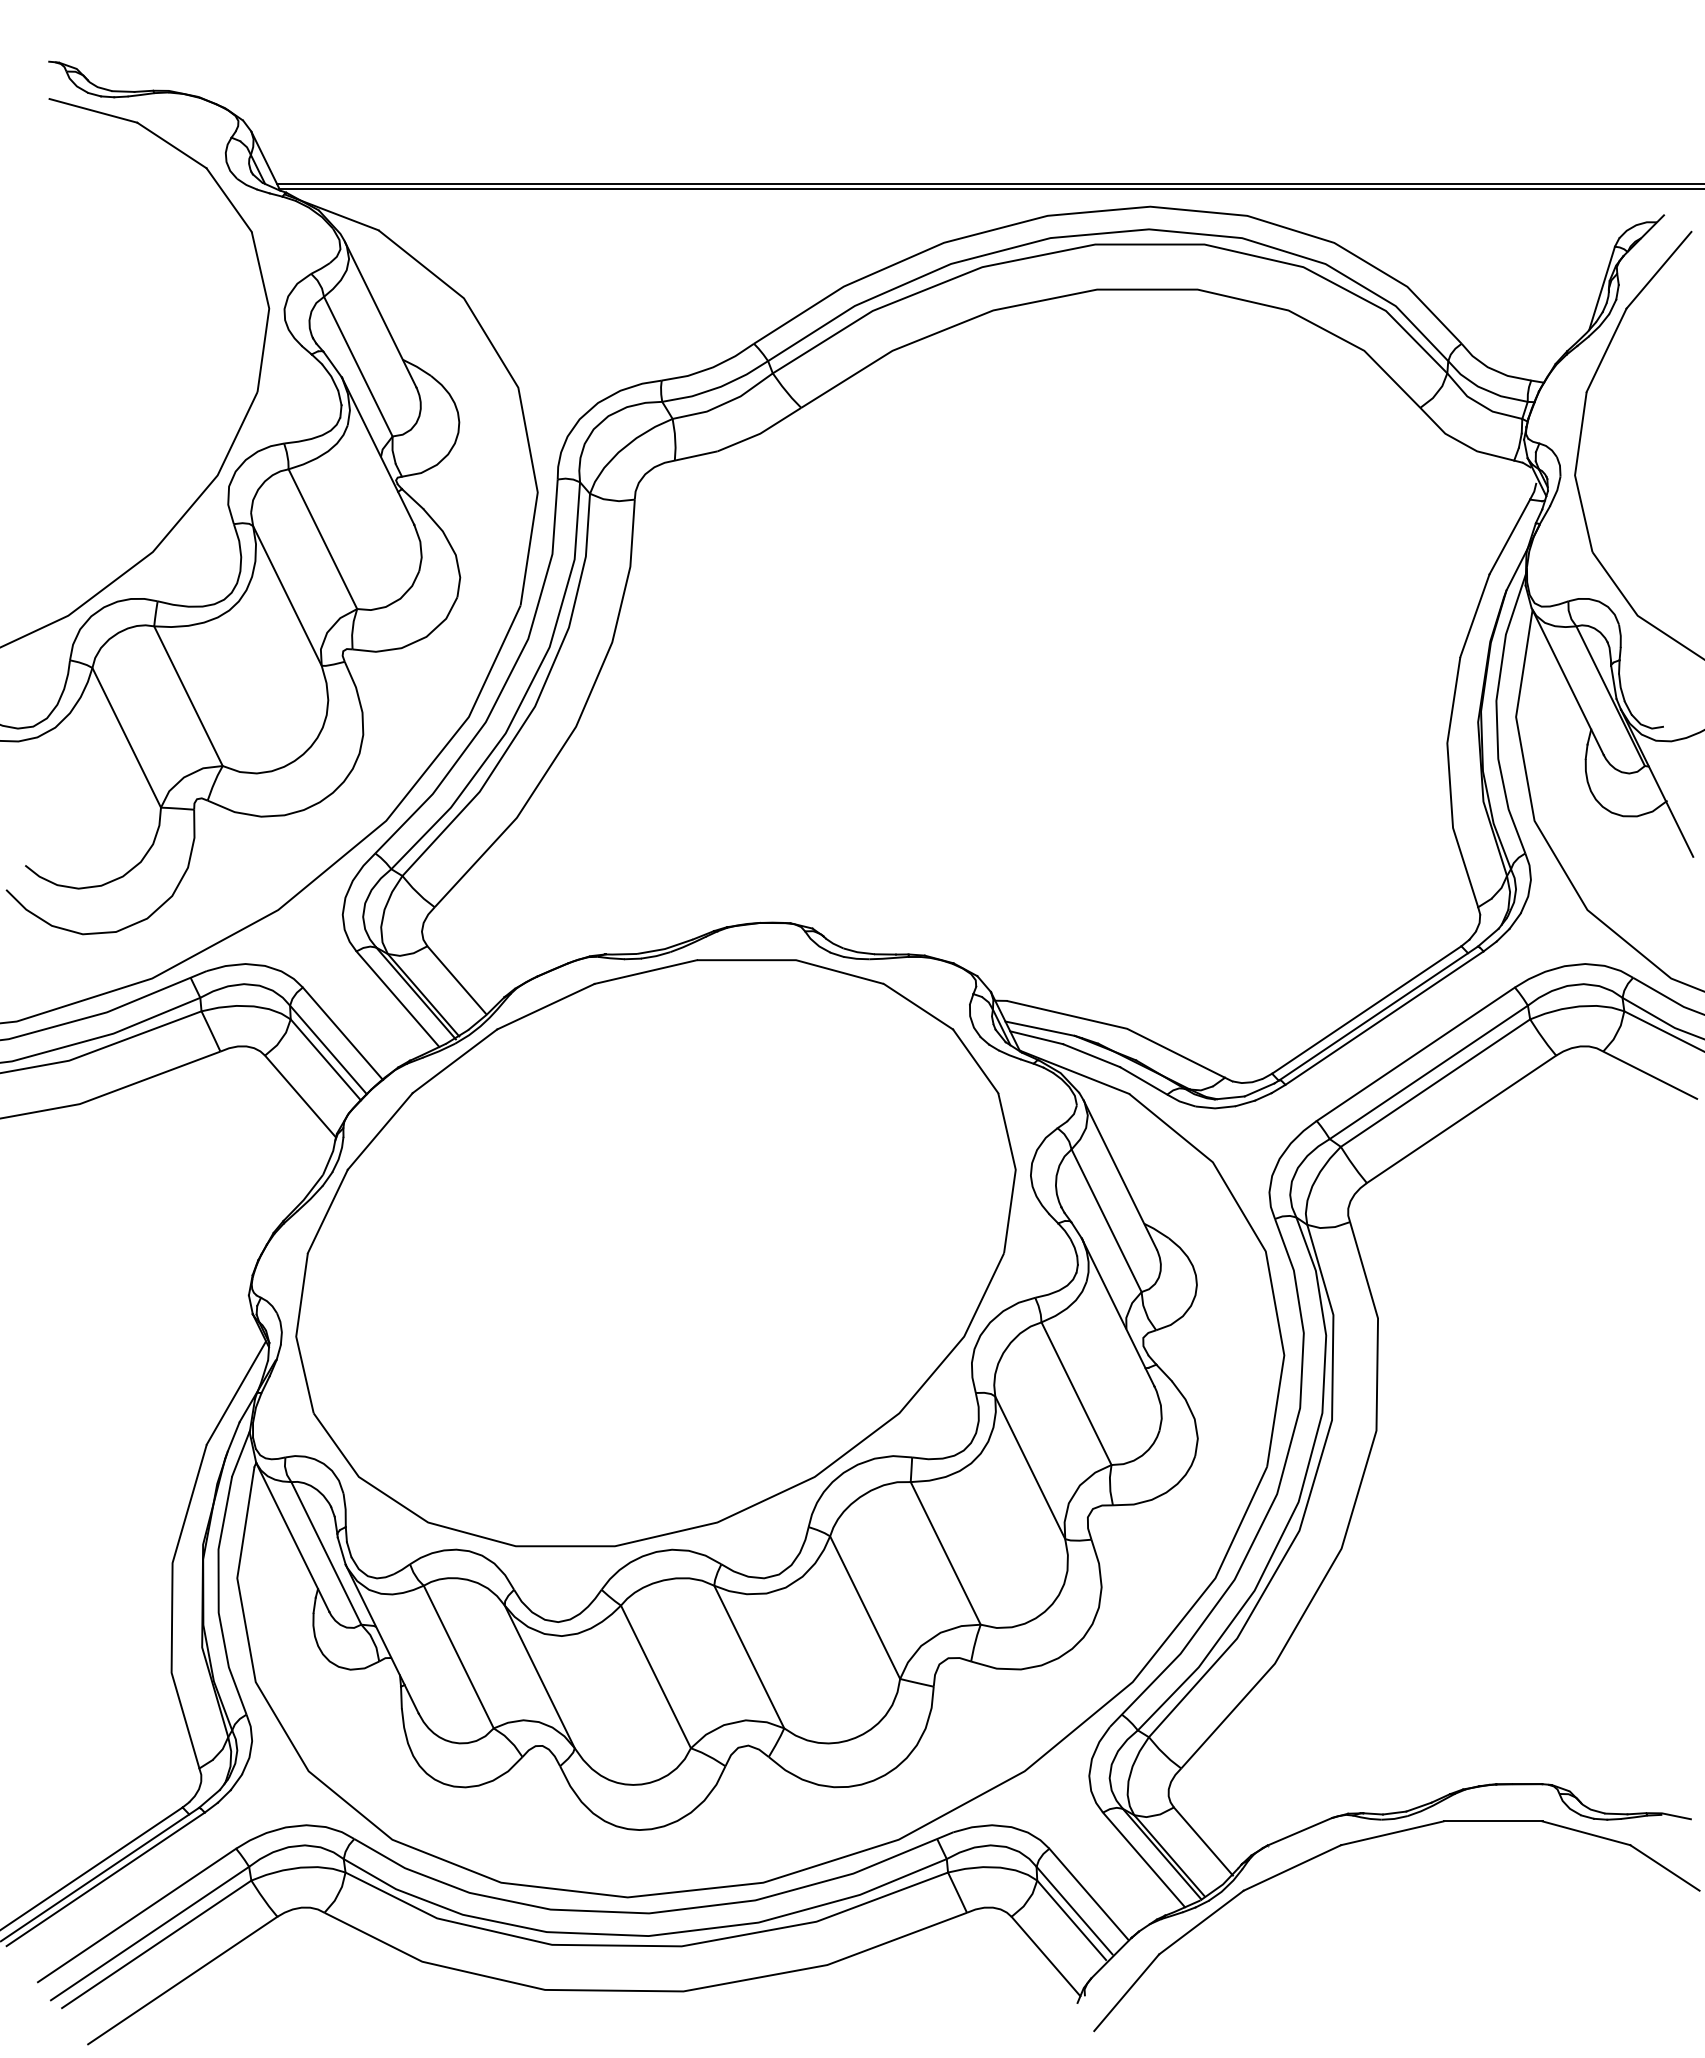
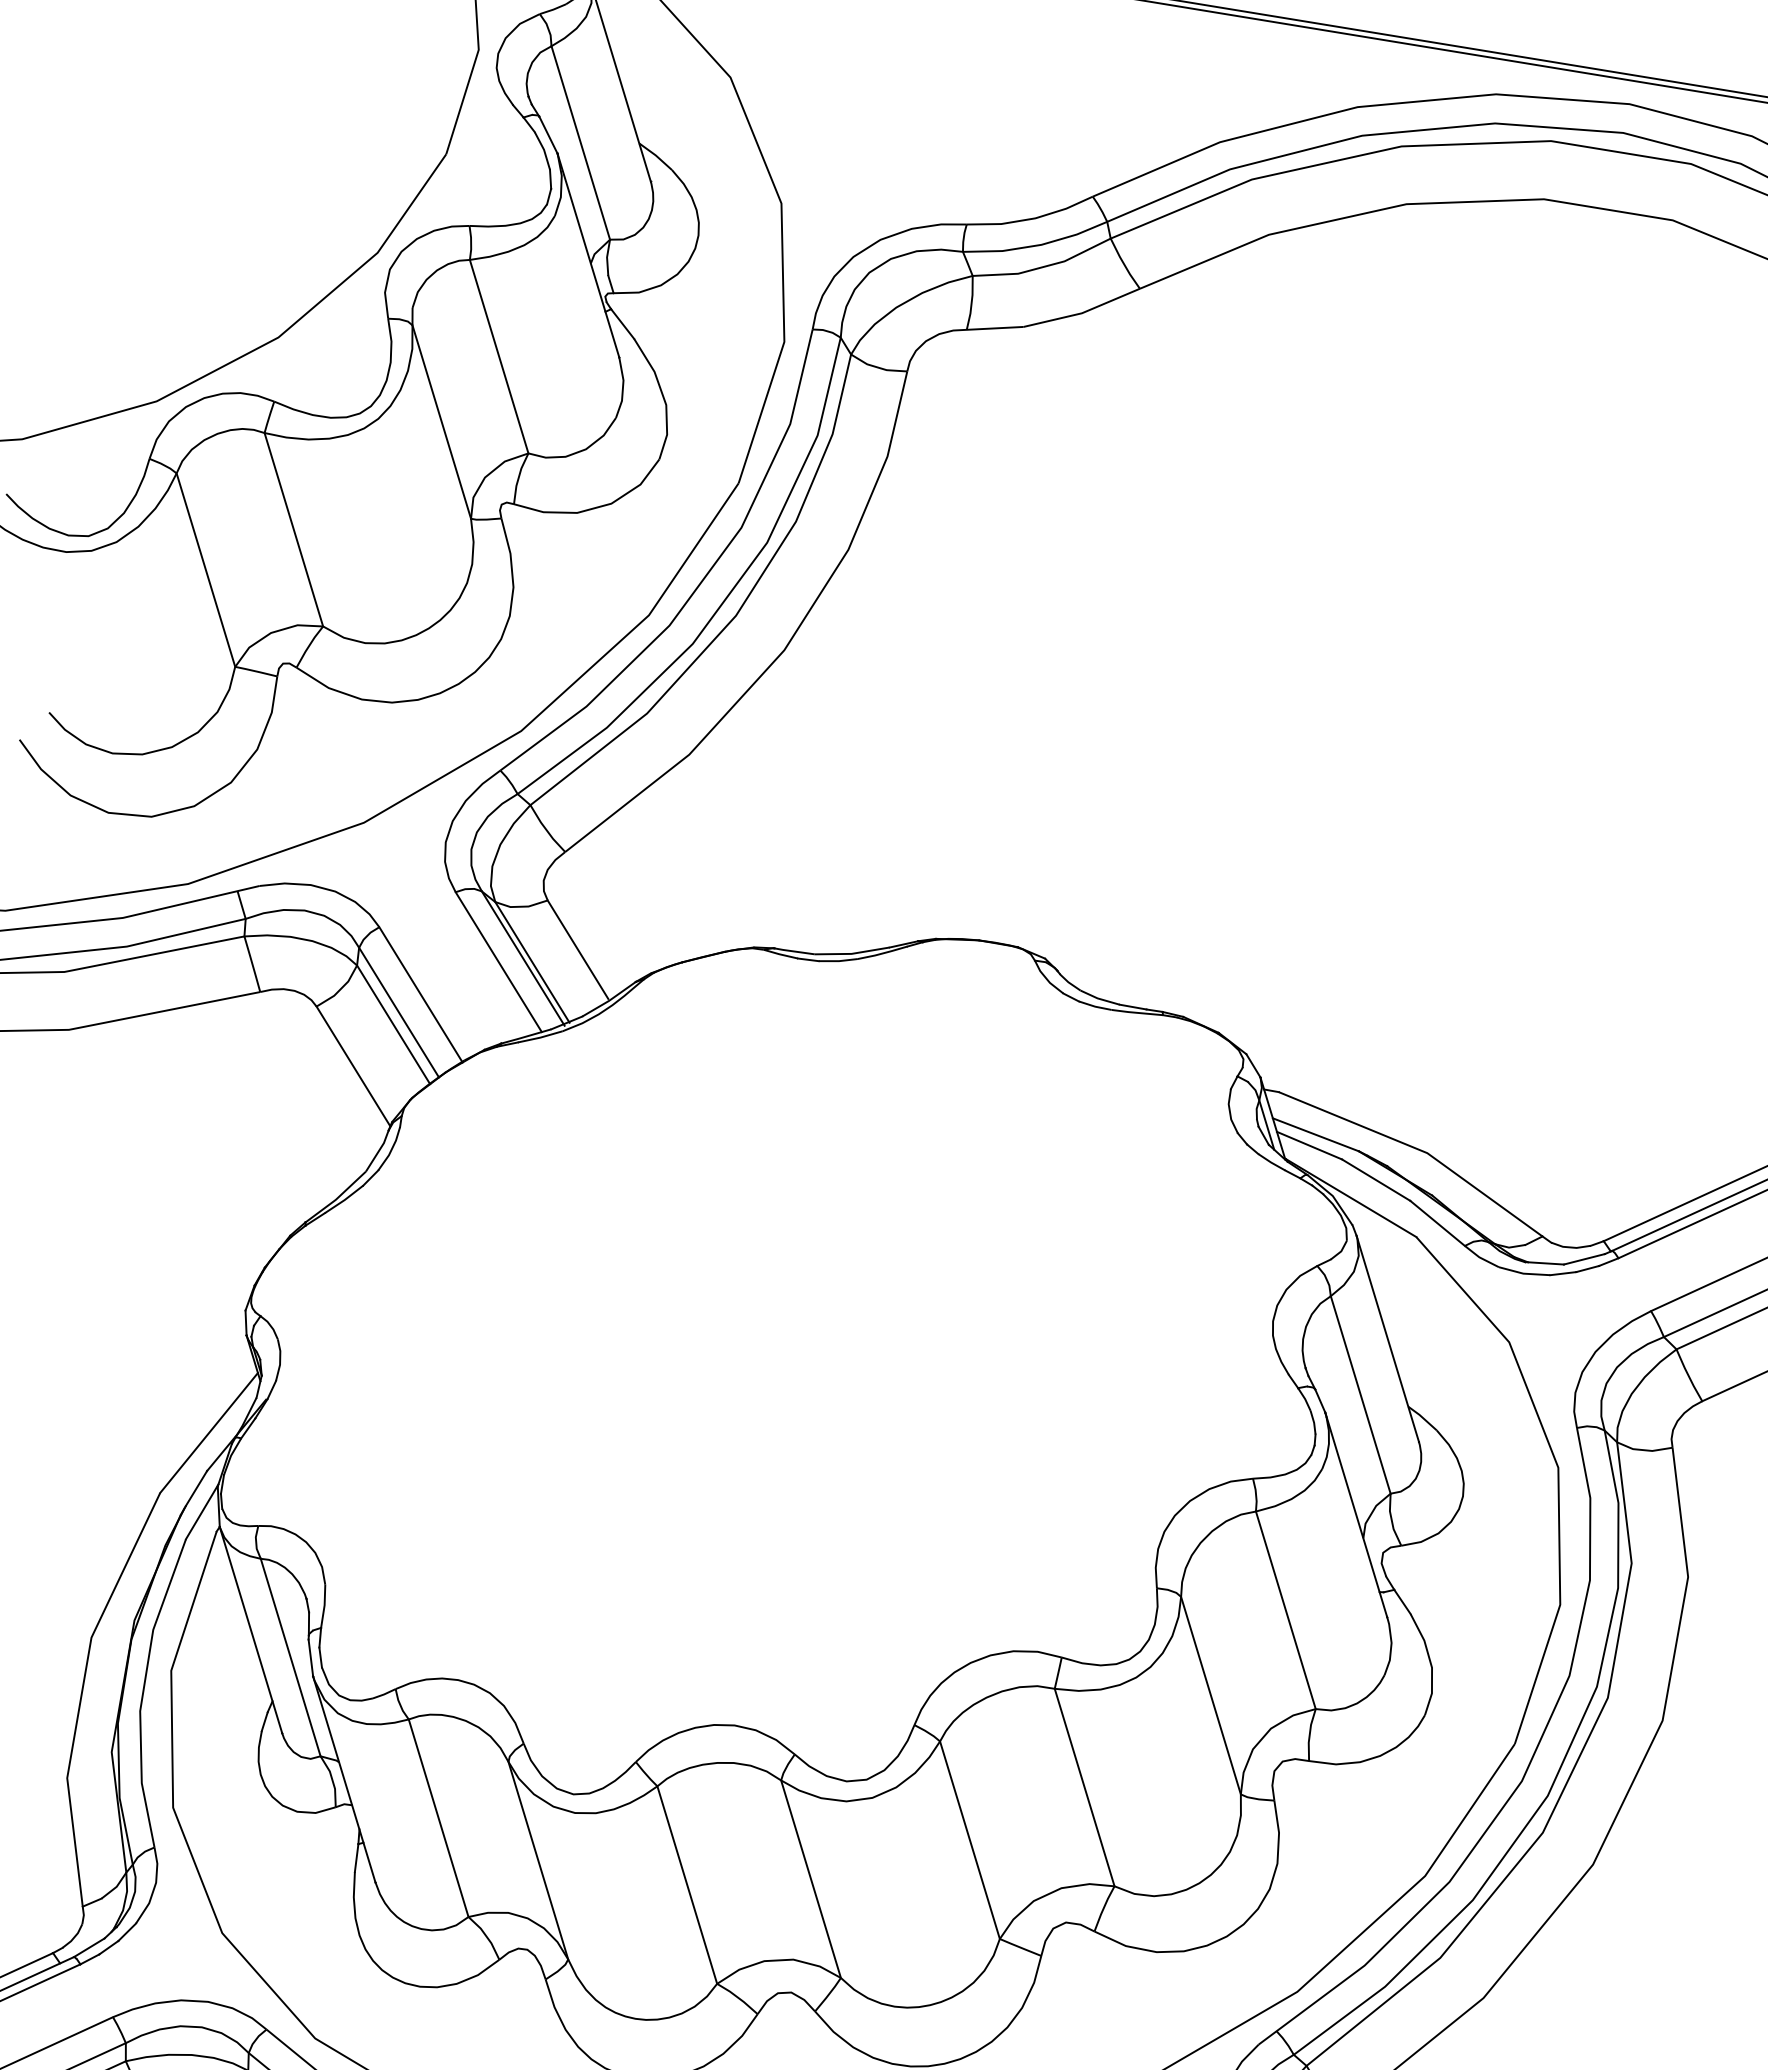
part: (655, 1253) -> (775, 1342), removed

